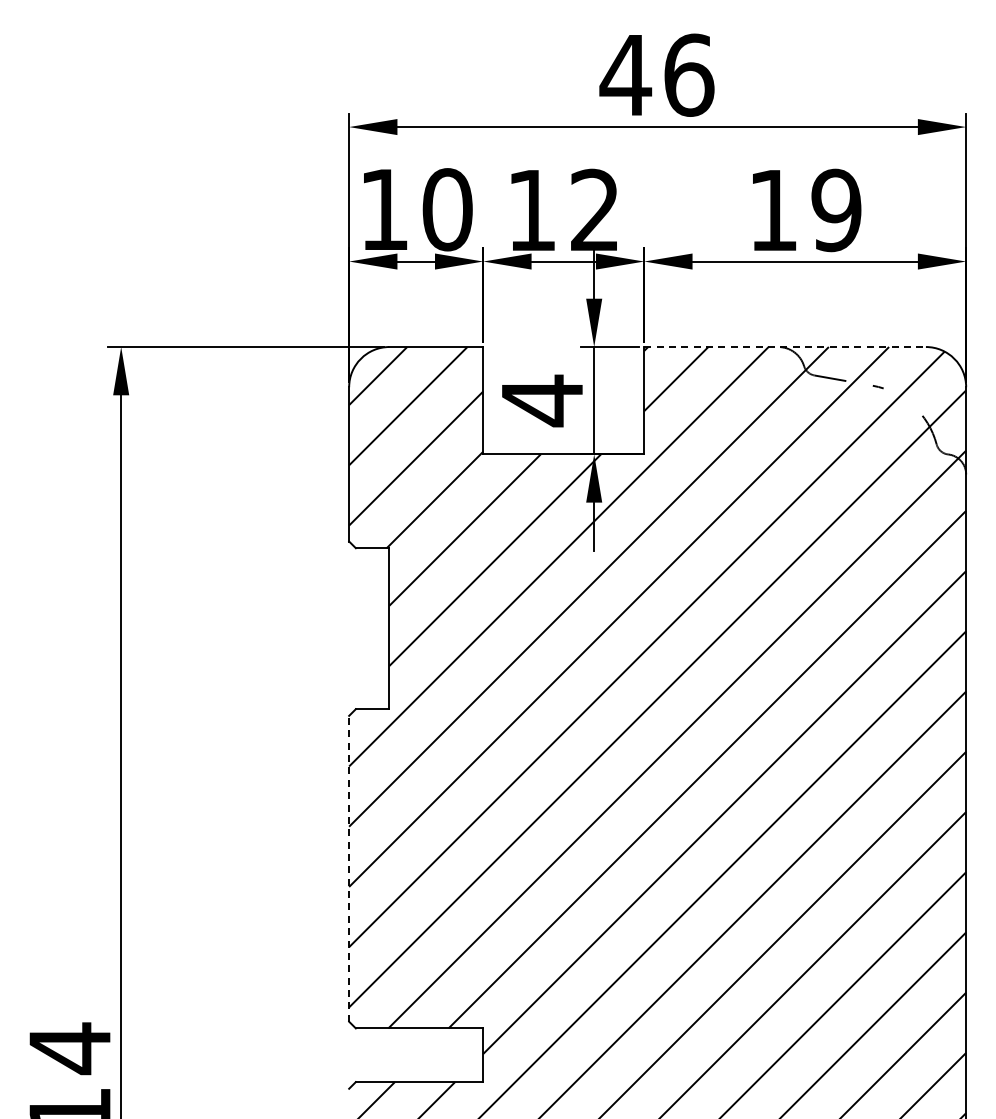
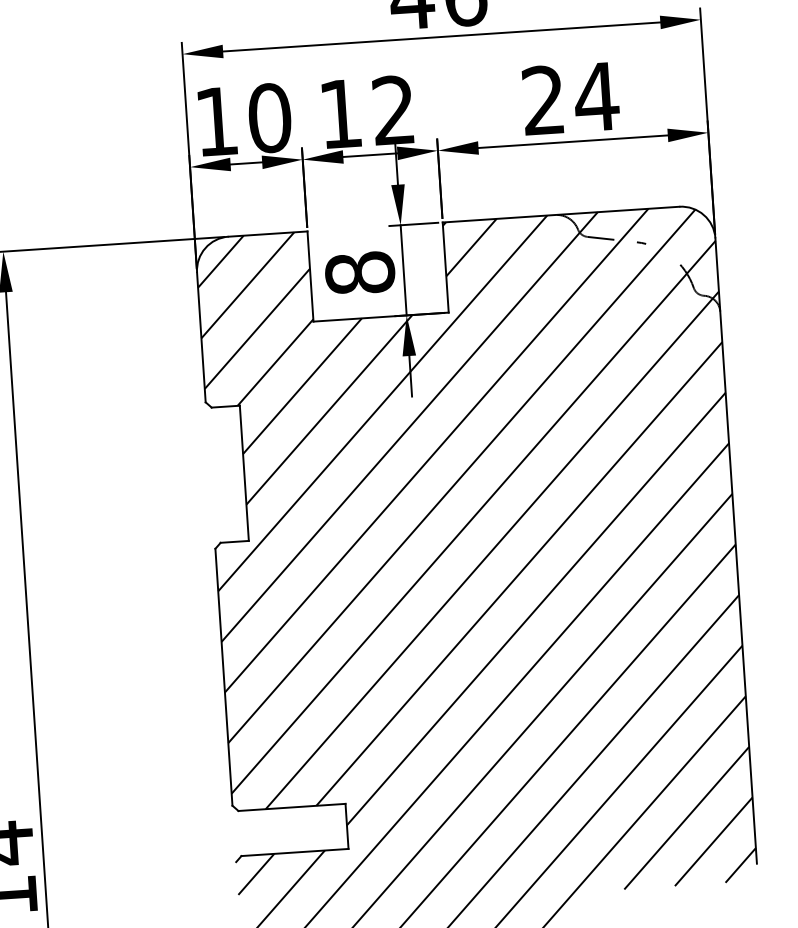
text: (805, 210) -> (570, 98), 19 -> 24
line: (785, 347) -> (561, 215), dashed -> solid
text: (542, 400) -> (360, 273), 4 -> 8
line: (349, 868) -> (224, 677), dashed -> solid

